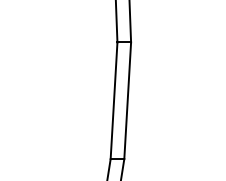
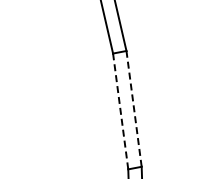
line: (114, 100) -> (121, 111), solid -> dashed
line: (127, 100) -> (133, 108), solid -> dashed

